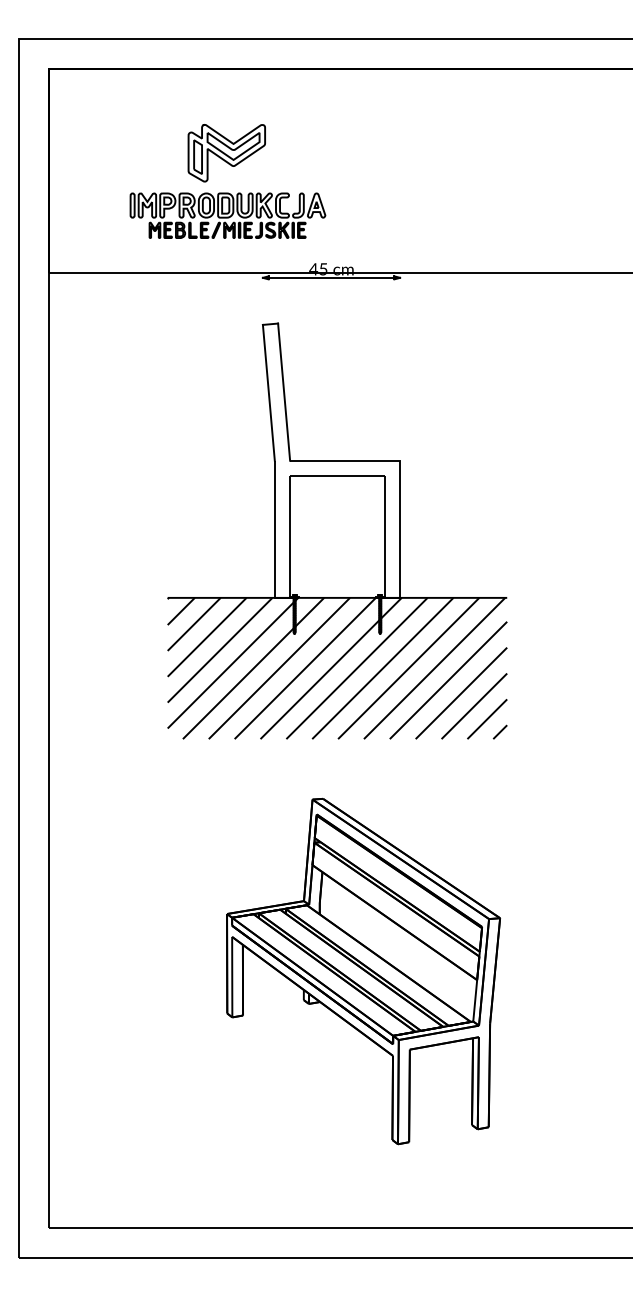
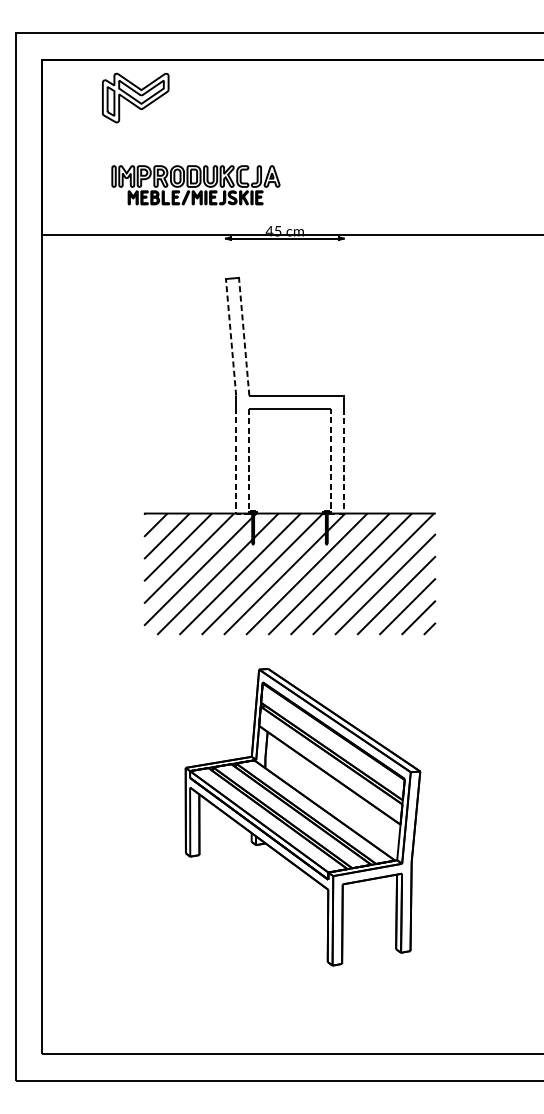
part: (226, 153) -> (135, 98), moved
line: (268, 392) -> (230, 337), solid -> dashed
line: (284, 392) -> (244, 337), solid -> dashed
line: (282, 597) -> (242, 513), solid -> dashed
line: (392, 597) -> (337, 513), solid -> dashed
part: (363, 971) -> (302, 817), moved

